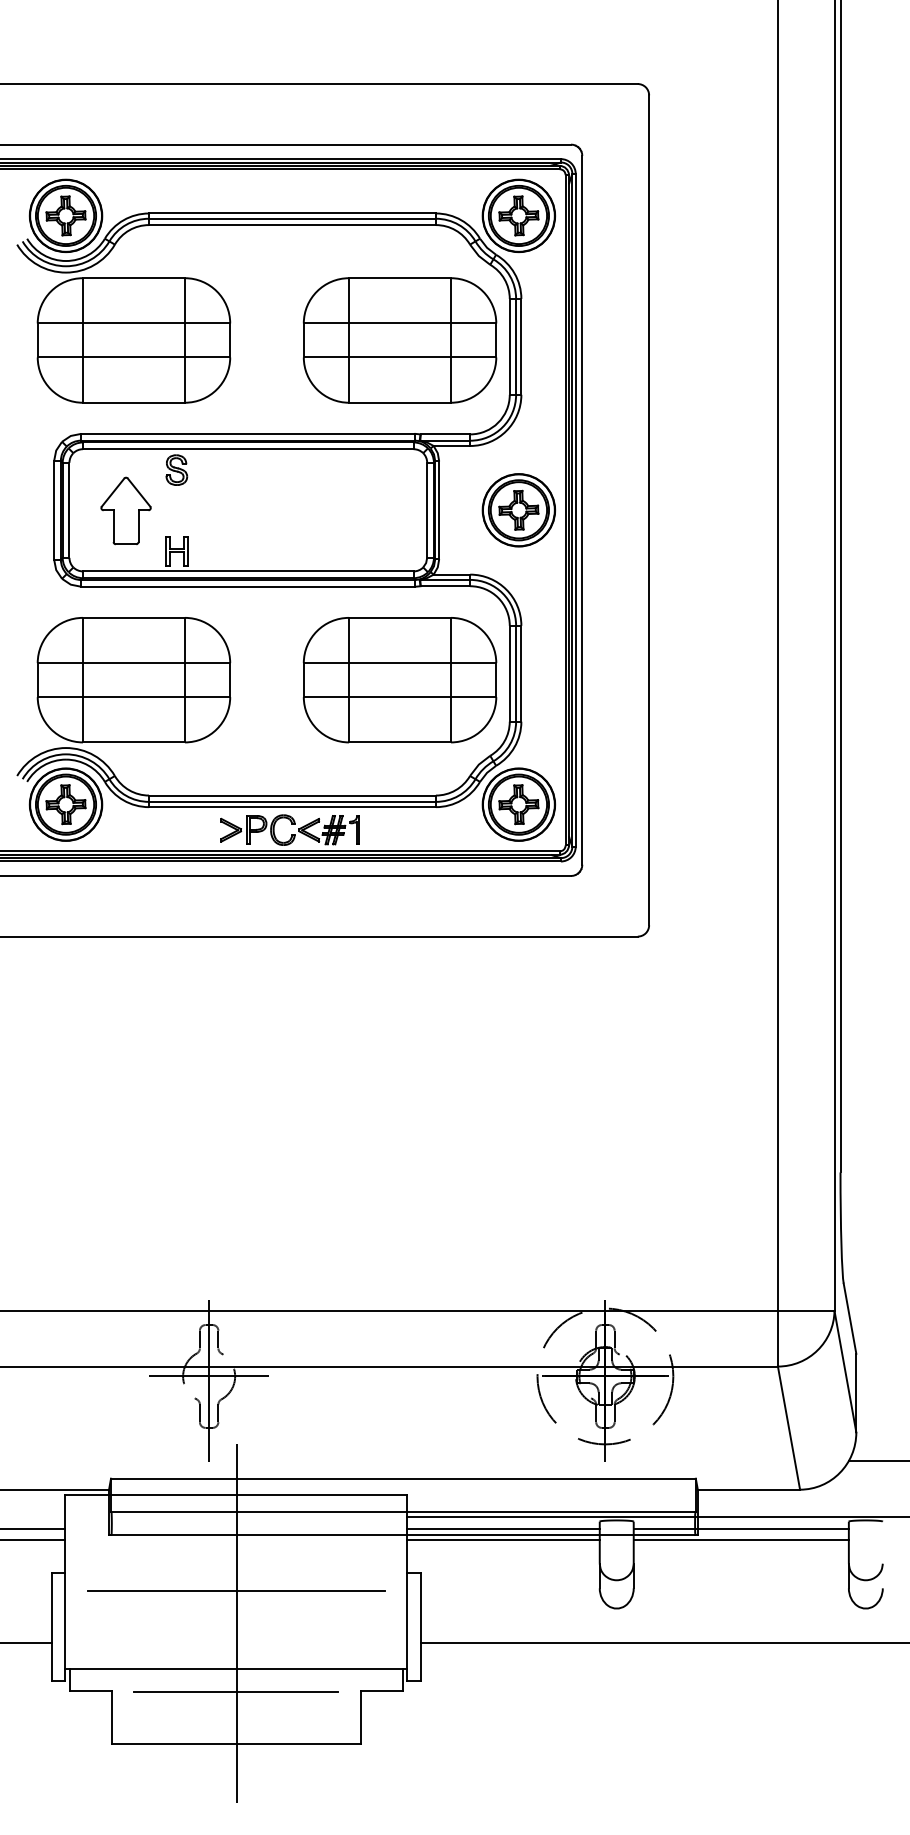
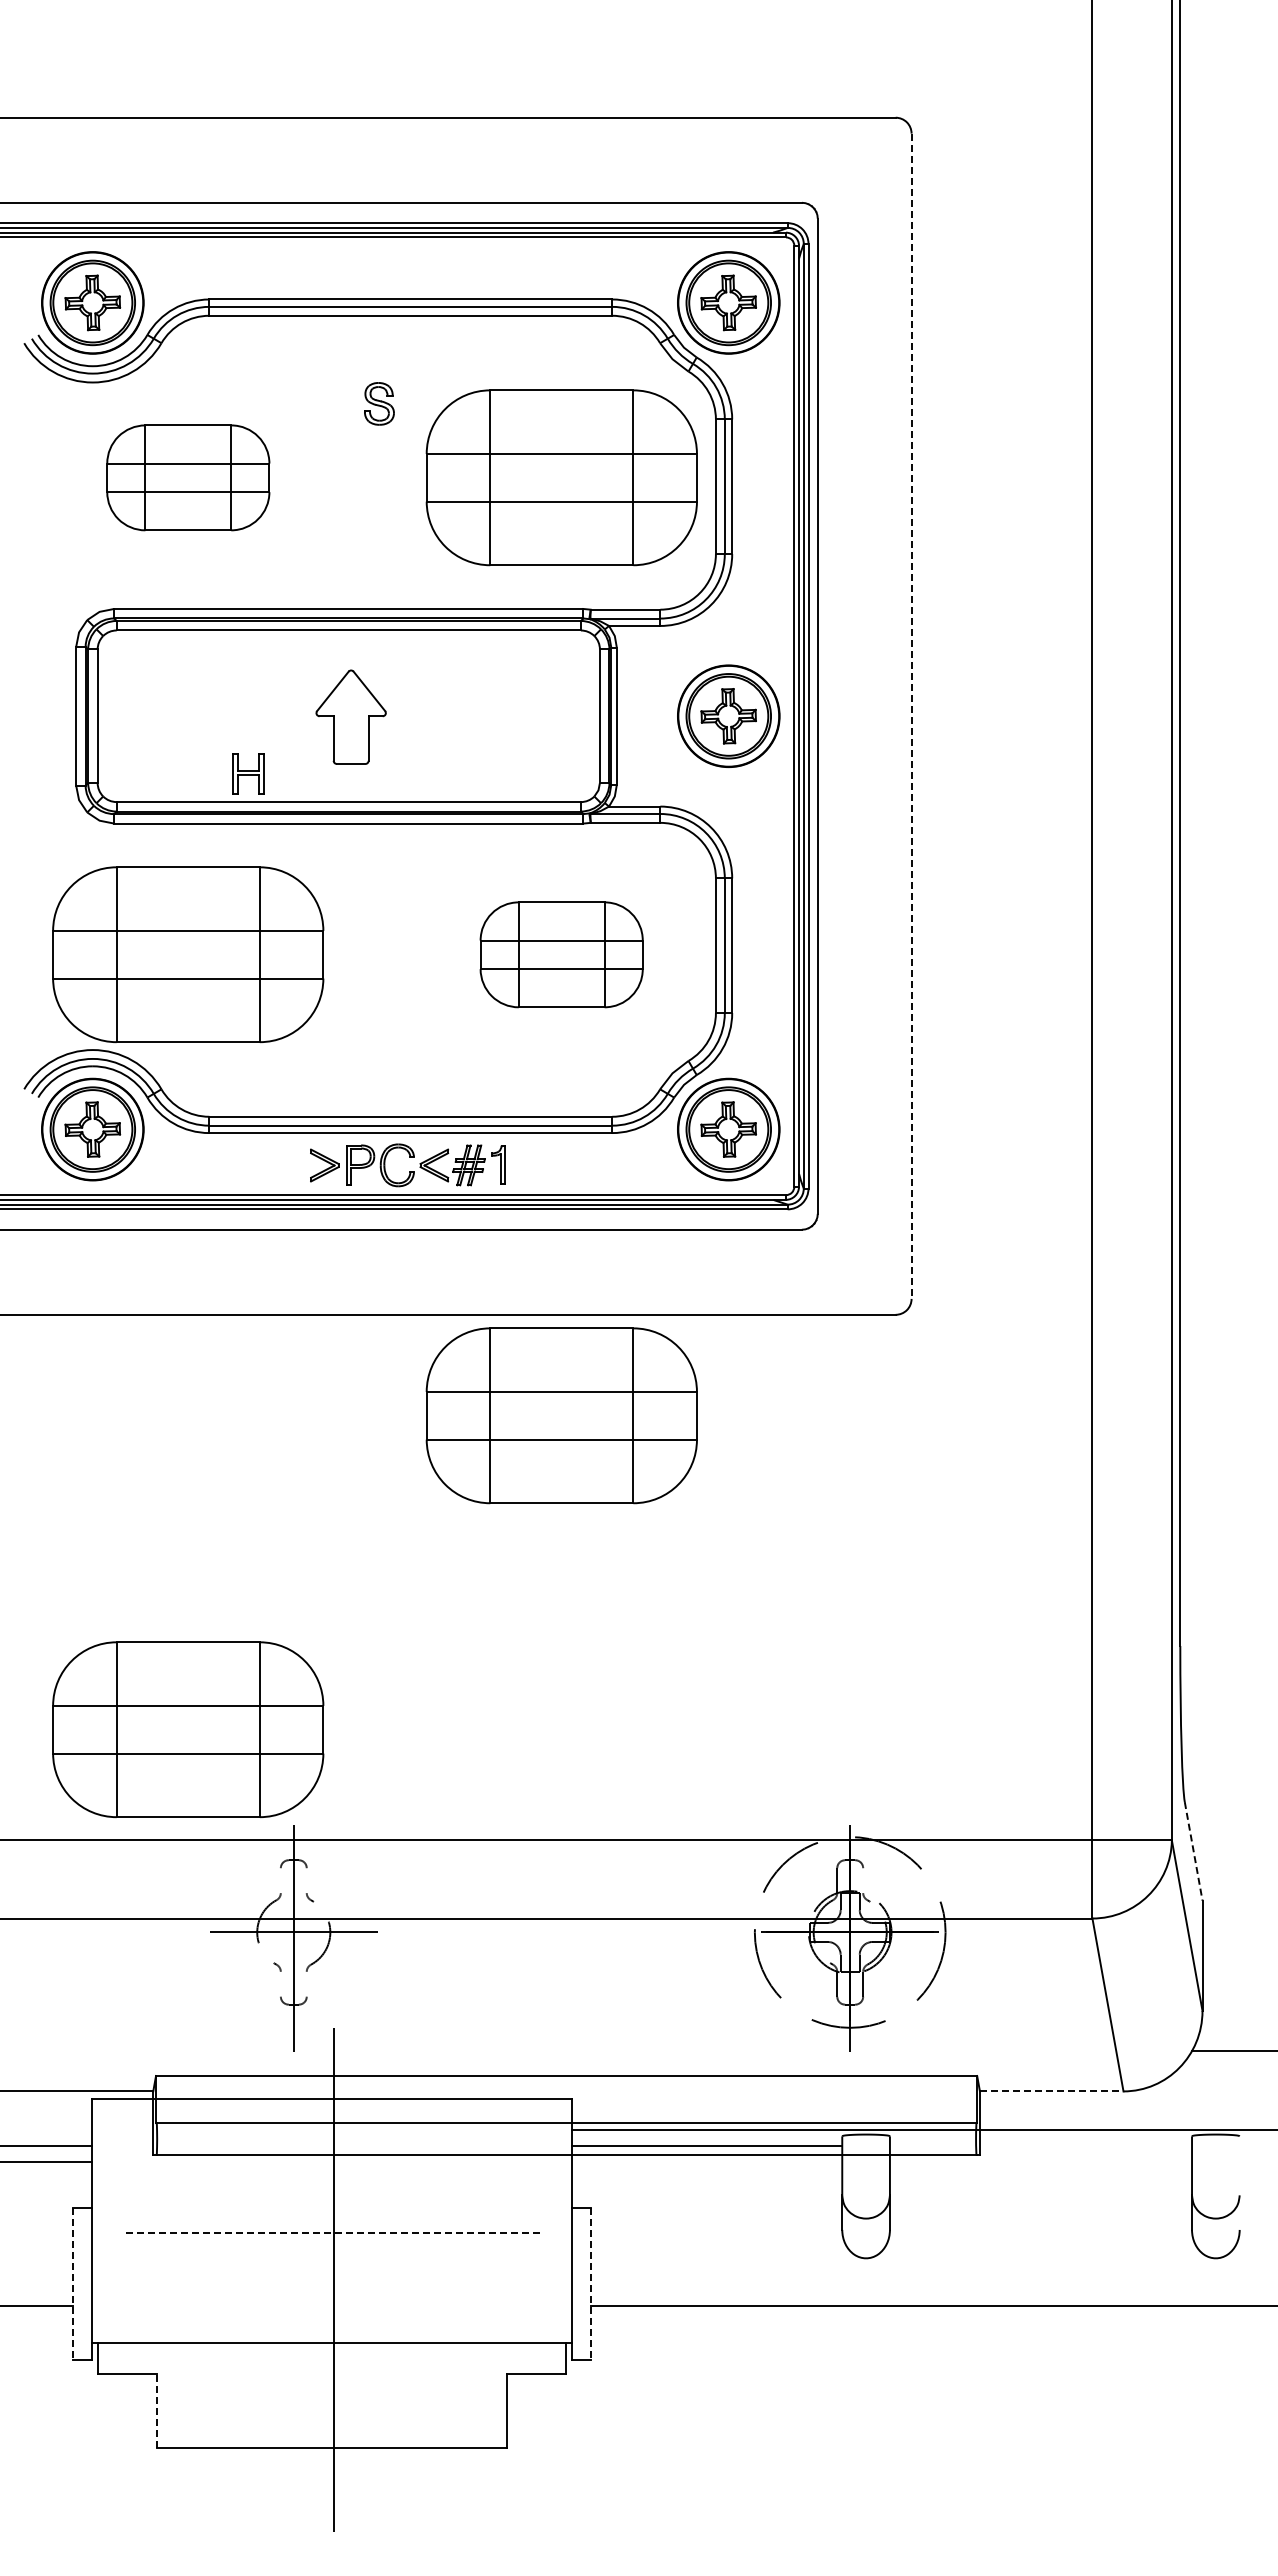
part: (134, 340) -> (188, 477), size x0.6
part: (176, 469) -> (379, 403), moved
part: (125, 510) -> (350, 716), moved
line: (649, 510) -> (911, 716), solid -> dashed
part: (399, 679) -> (561, 954), size x0.6
part: (399, 1008) -> (561, 1415), added
part: (134, 1231) -> (188, 1729), added
line: (849, 1318) -> (1193, 1851), solid -> dashed
line: (199, 1339) -> (280, 1880), removed
line: (218, 1339) -> (306, 1880), removed
line: (614, 1339) -> (863, 1880), removed
line: (199, 1412) -> (280, 1983), removed
line: (218, 1412) -> (306, 1983), removed
line: (748, 1489) -> (1051, 2091), solid -> dashed
line: (740, 1528) -> (1040, 2146), removed
line: (503, 1539) -> (707, 2161), removed
line: (740, 1539) -> (1040, 2161), removed
line: (235, 1590) -> (331, 2233), solid -> dashed
line: (51, 1627) -> (72, 2284), solid -> dashed
line: (421, 1627) -> (591, 2284), solid -> dashed
line: (235, 1692) -> (331, 2375), removed
line: (112, 1716) -> (157, 2410), solid -> dashed

